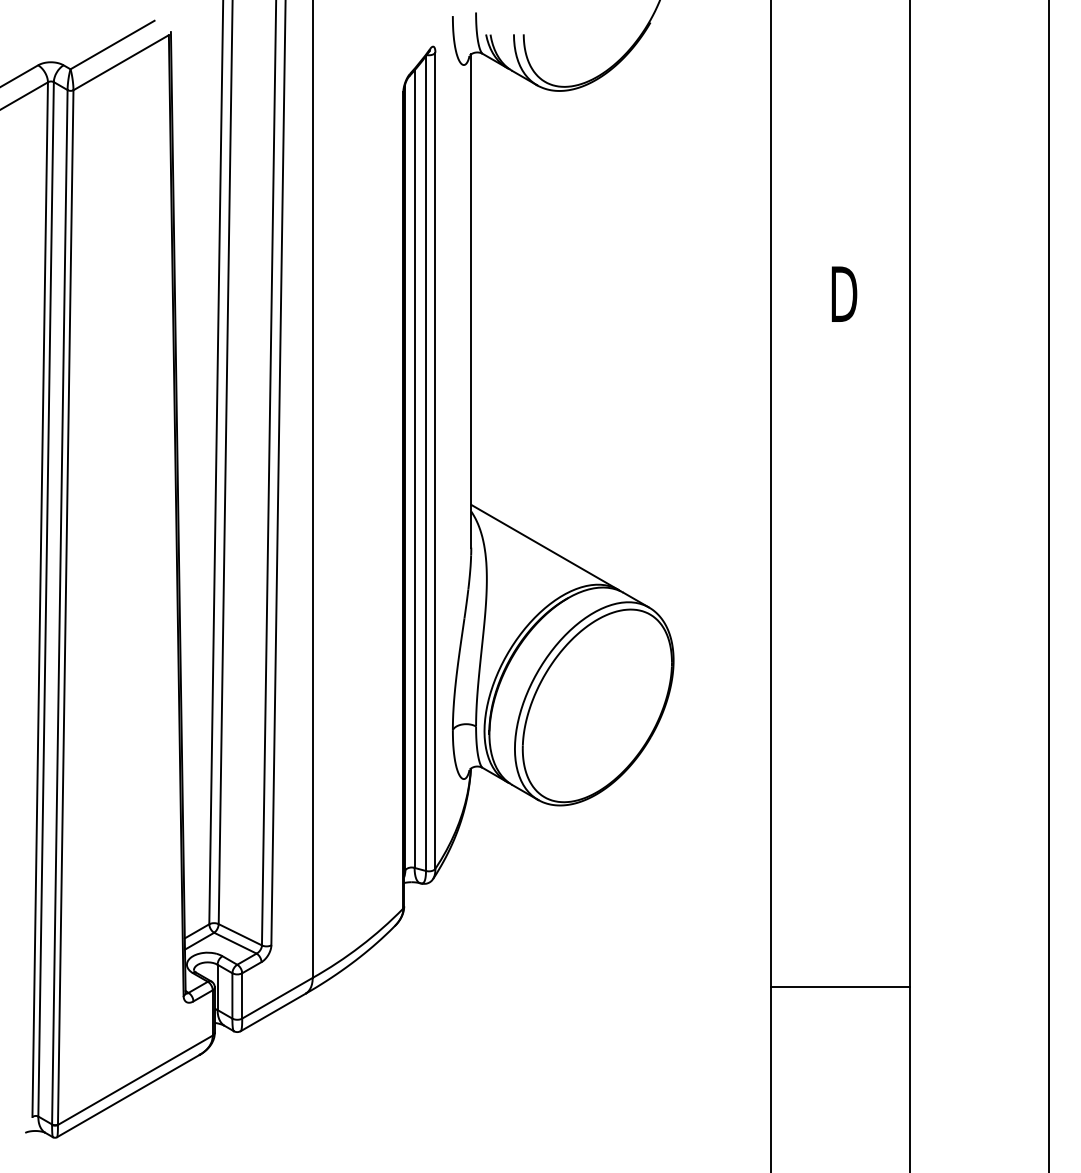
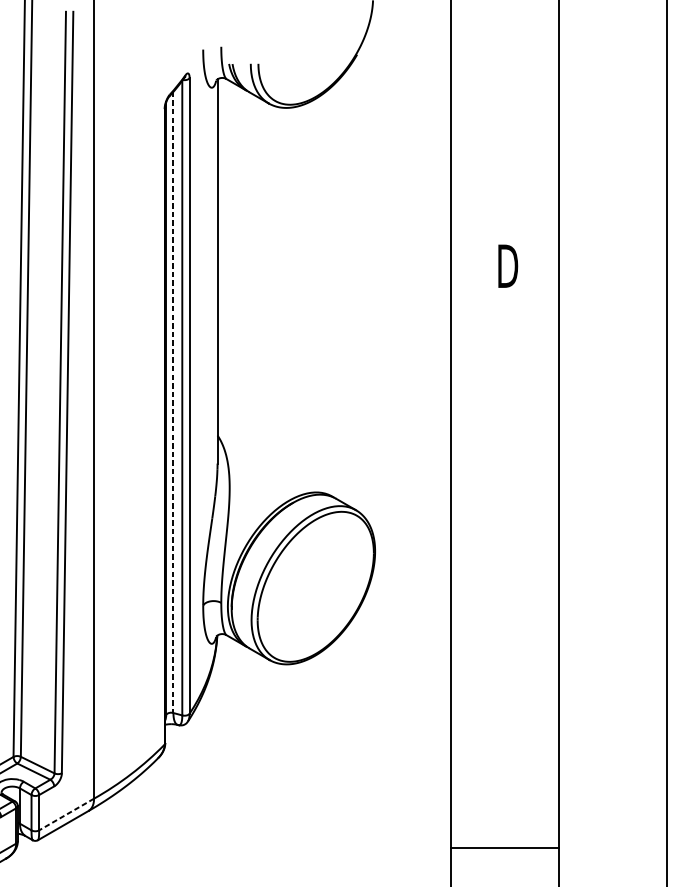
line: (414, 469) -> (173, 402), solid -> dashed
line: (544, 546) -> (274, 462), removed
line: (839, 986) -> (504, 847), moved
line: (277, 998) -> (66, 814), solid -> dashed

